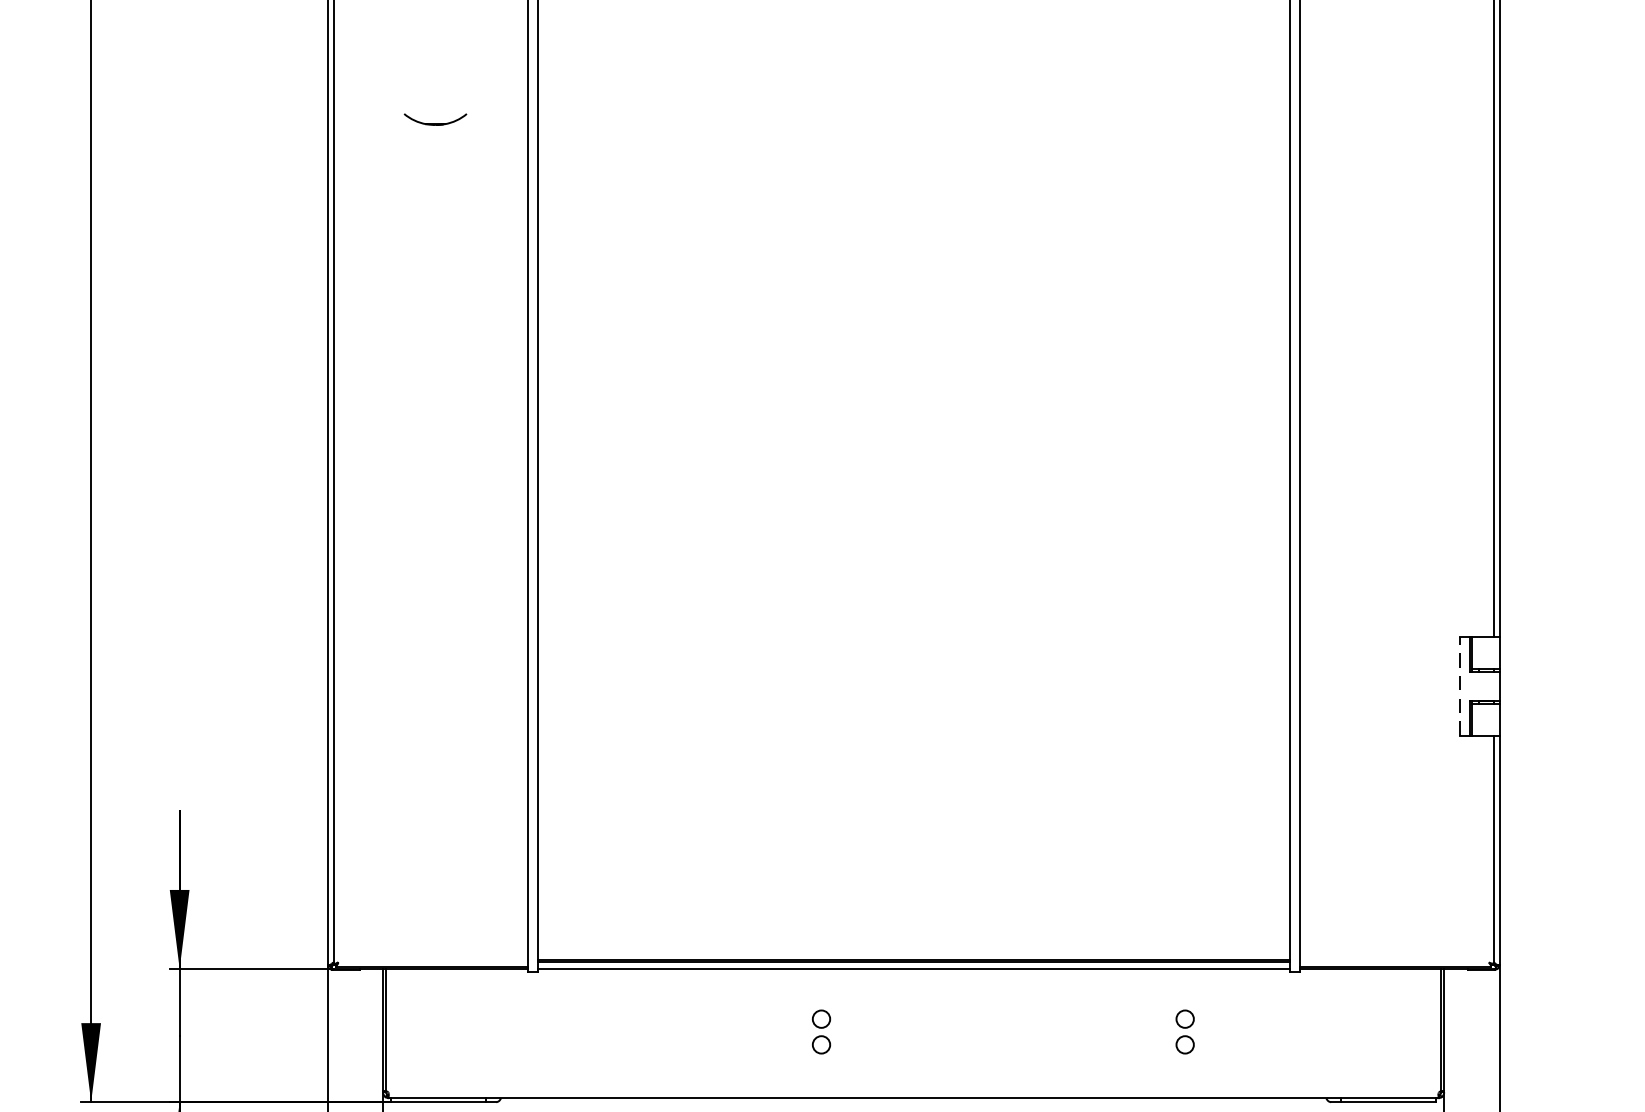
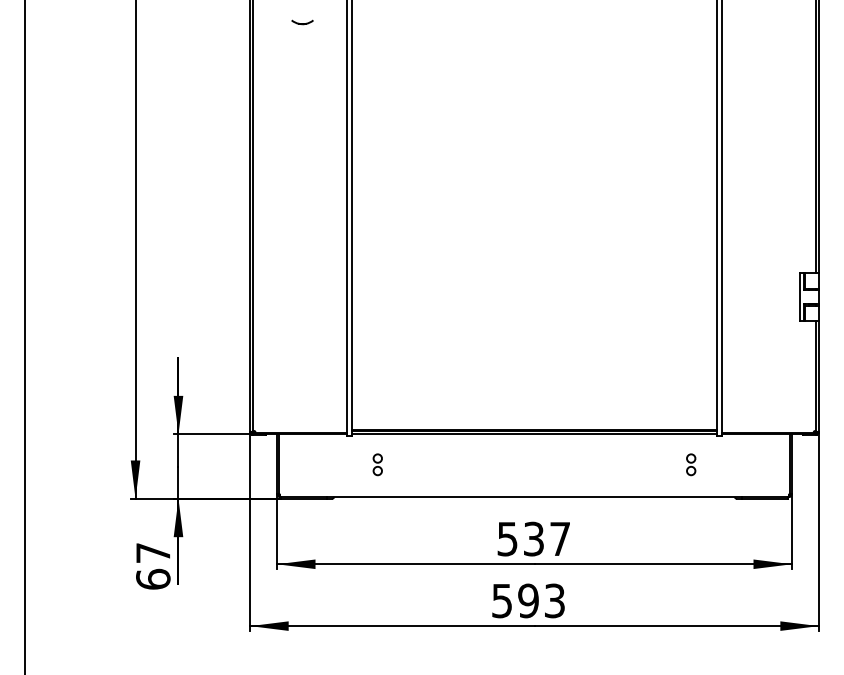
part: (435, 120) -> (302, 22), size x0.71
line: (1459, 687) -> (799, 297), dashed -> solid
part: (820, 1031) -> (377, 464), moved
part: (1185, 1031) -> (691, 464), moved

